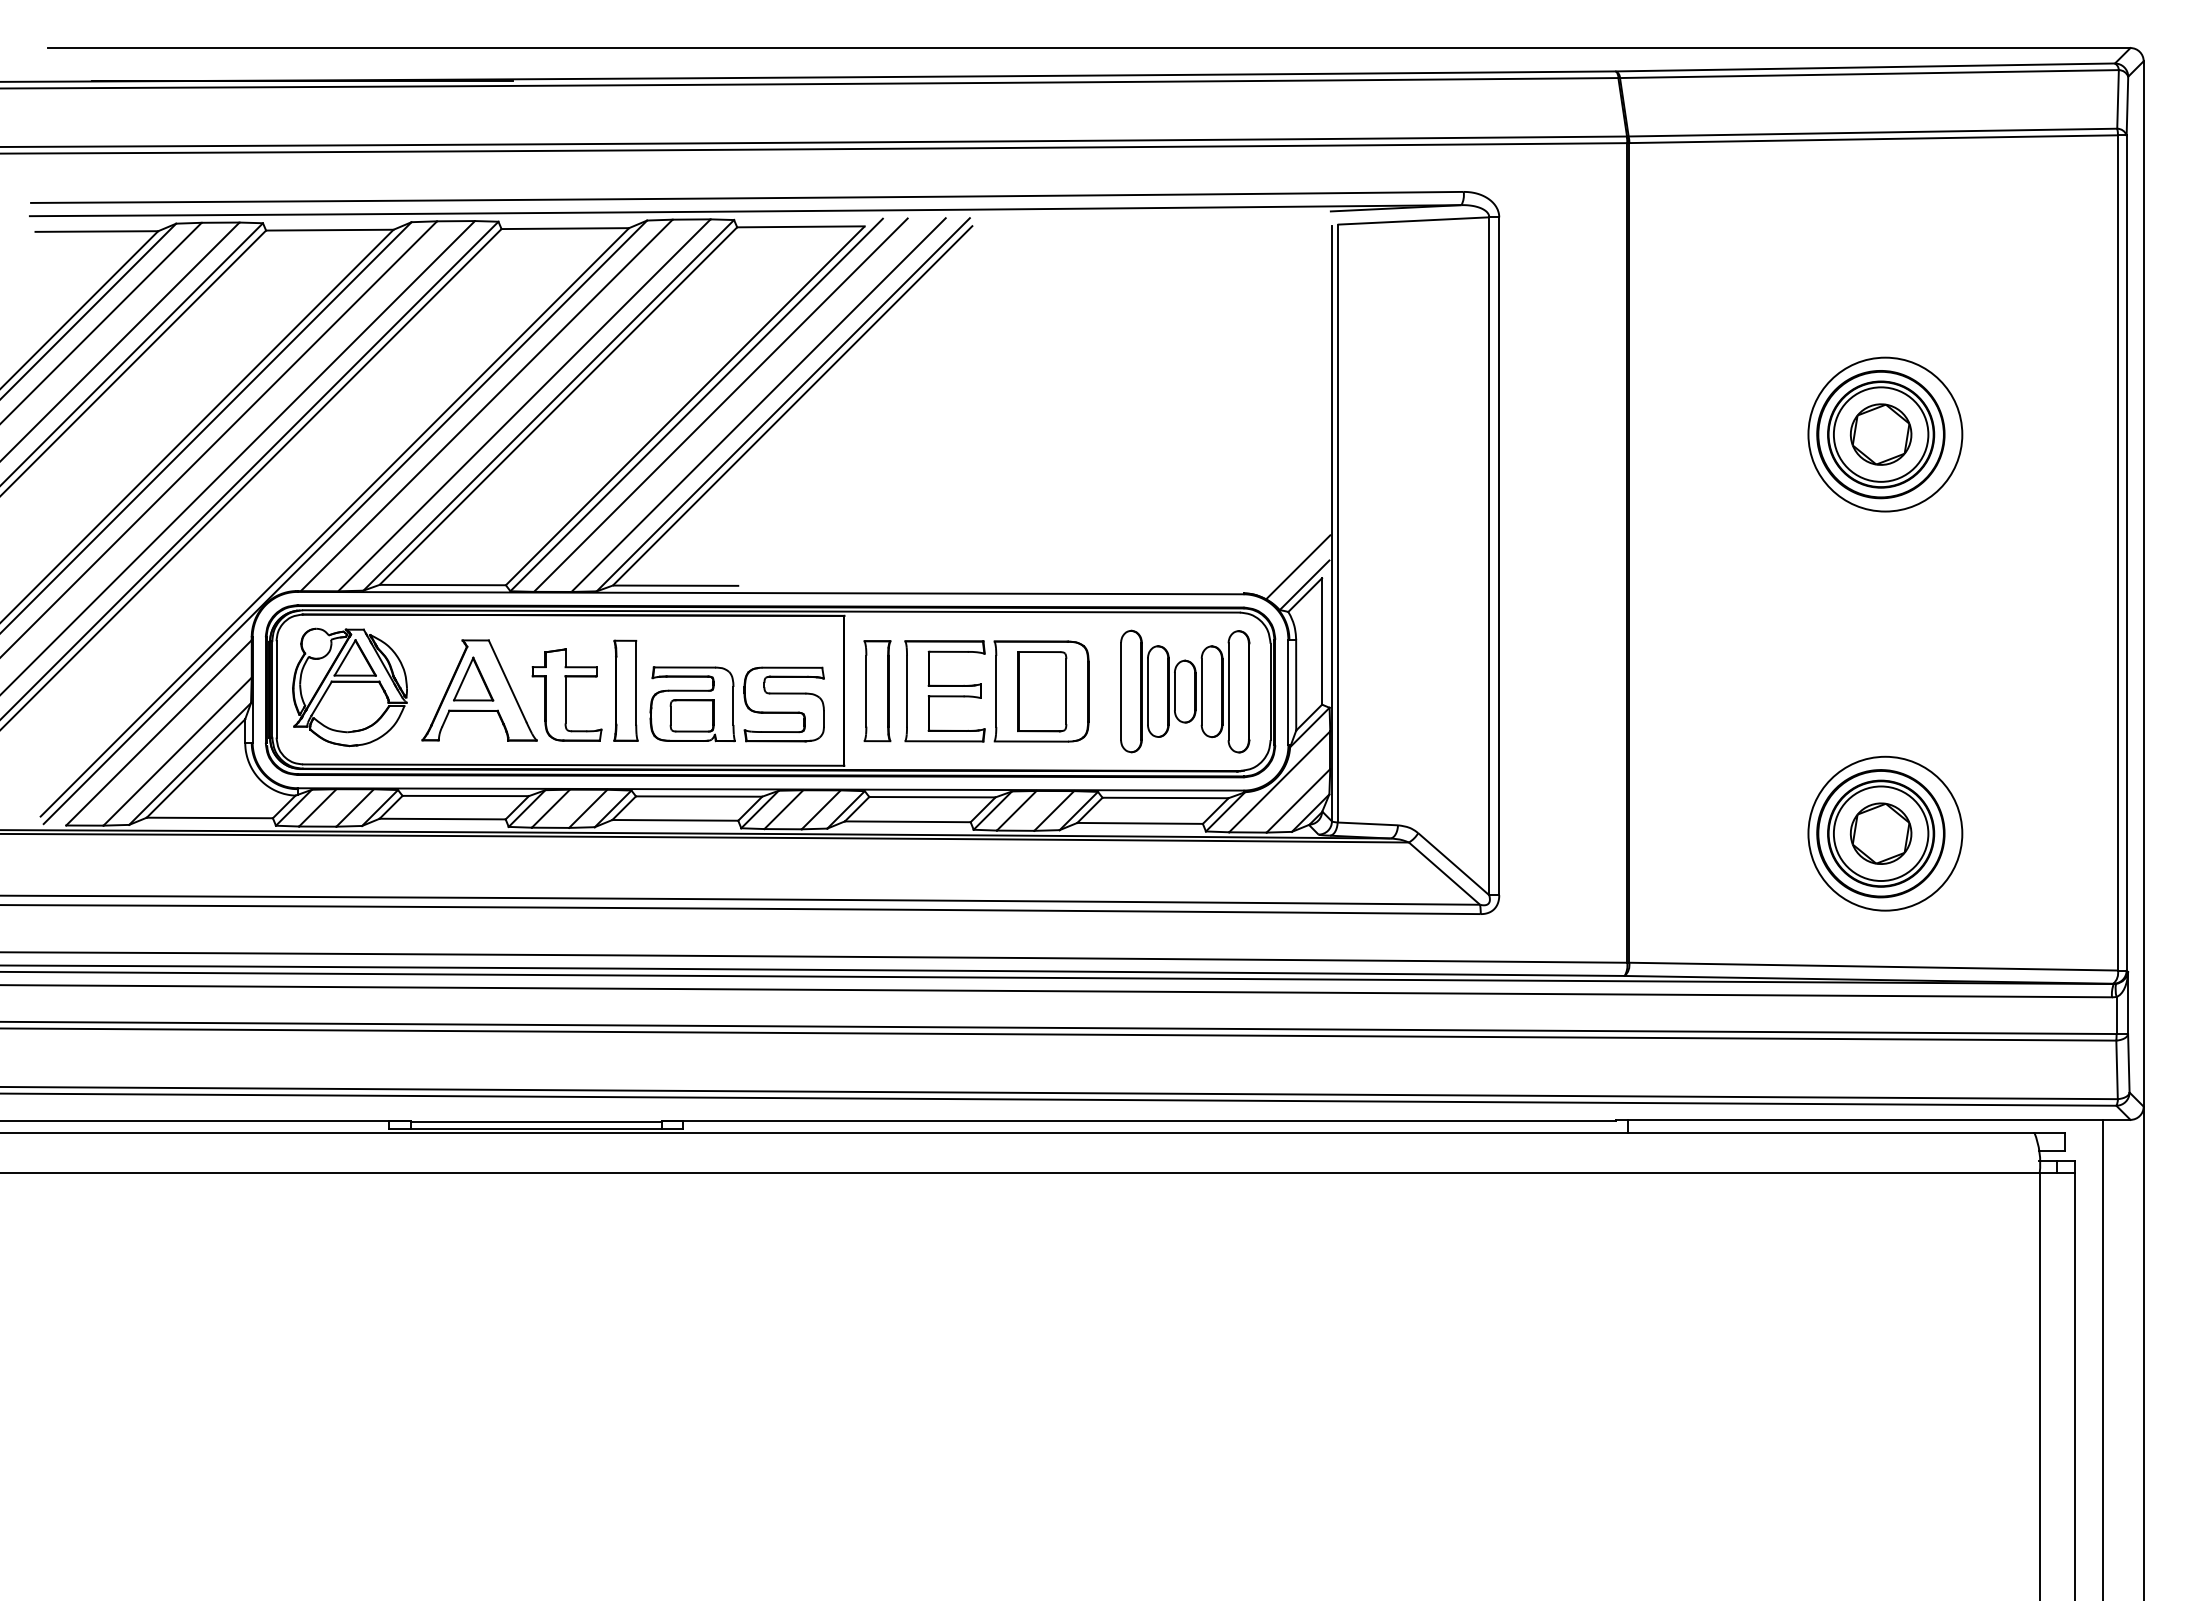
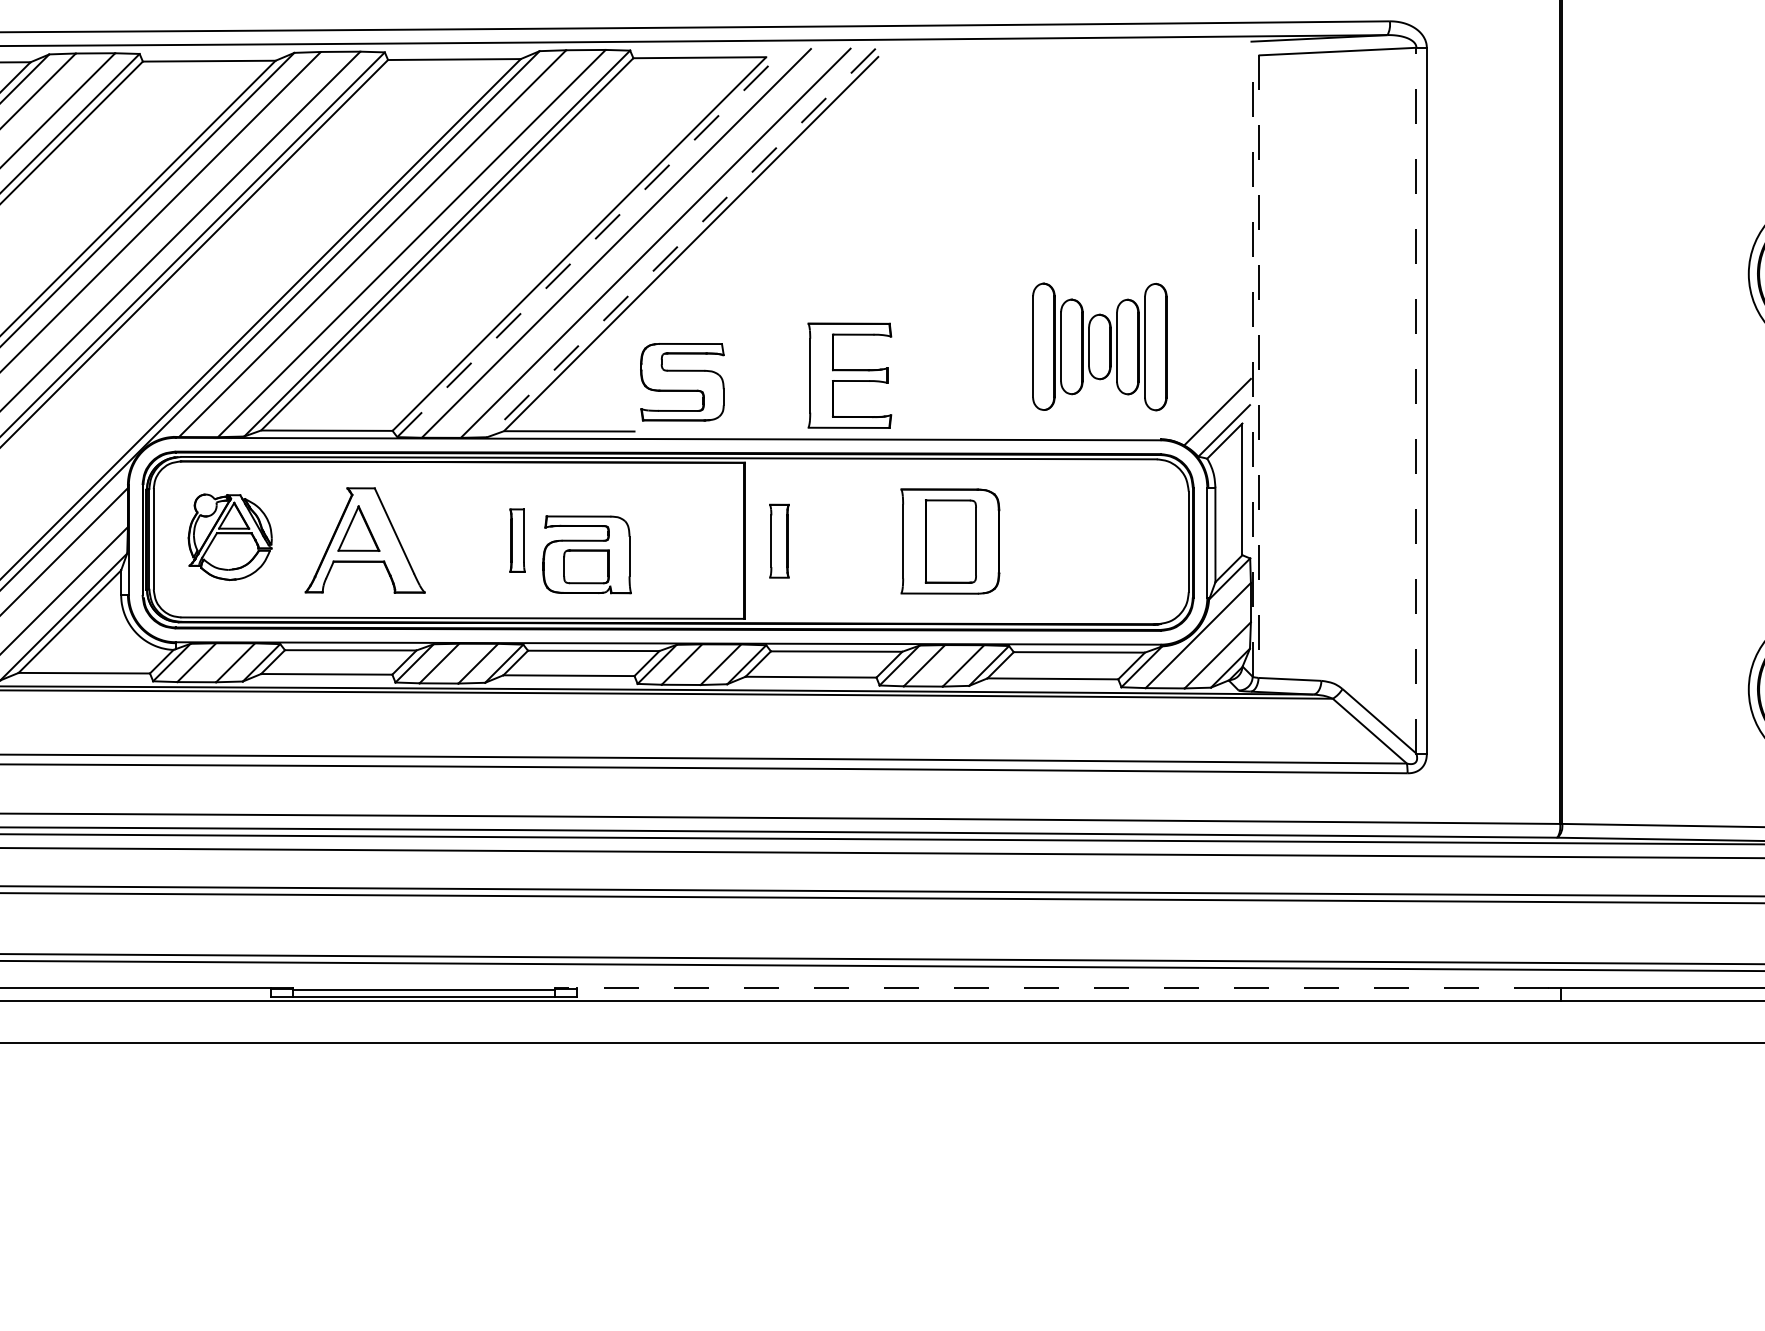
line: (697, 404) -> (592, 242), solid -> dashed
line: (783, 404) -> (681, 242), solid -> dashed
line: (1331, 523) -> (1252, 366), solid -> dashed
line: (1337, 523) -> (1258, 366), solid -> dashed
line: (1489, 556) -> (1416, 400), solid -> dashed
part: (349, 687) -> (229, 537), size x0.7
part: (625, 690) -> (517, 540), size x0.6
part: (877, 691) -> (779, 541), size x0.7
part: (944, 691) -> (849, 375), moved
part: (1185, 691) -> (1100, 346), moved
part: (566, 694) -> (455, 544), removed
part: (783, 704) -> (681, 382), moved
line: (1138, 1120) -> (1051, 988), solid -> dashed

